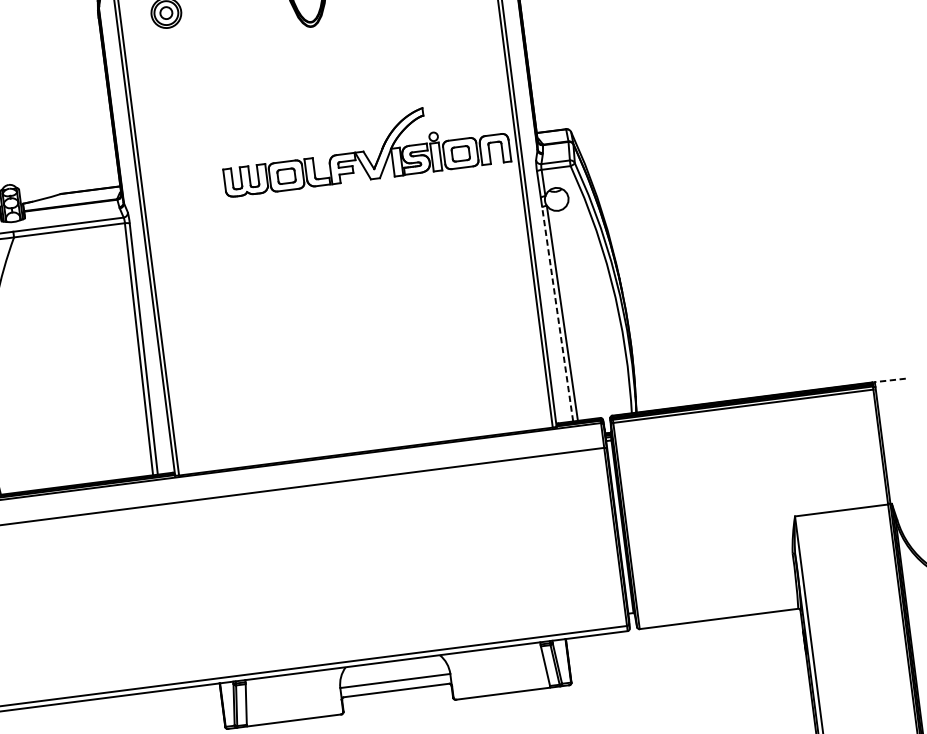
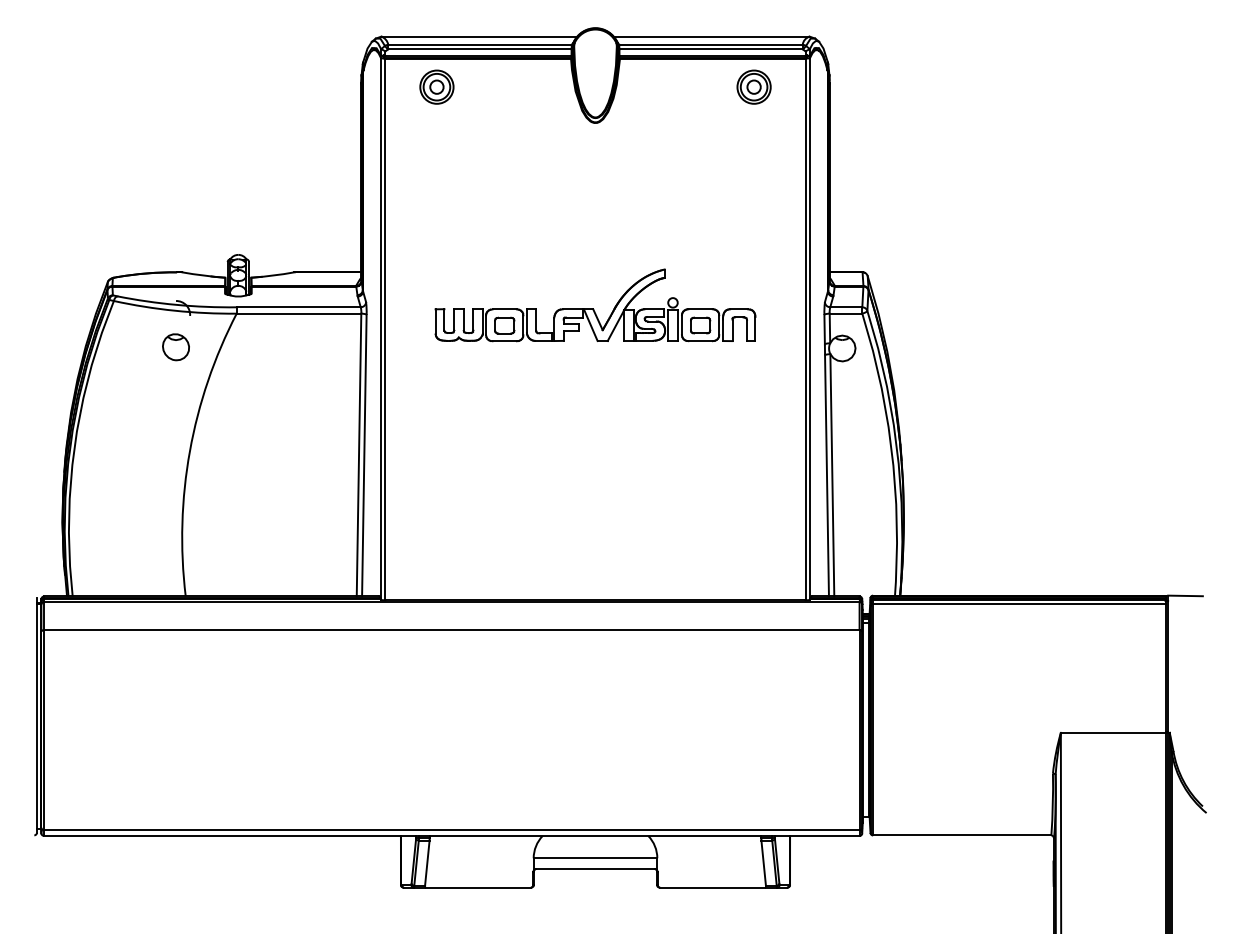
part: (365, 148) -> (595, 305), moved
line: (558, 314) -> (827, 475), dashed -> solid
line: (890, 380) -> (1185, 595), dashed -> solid

